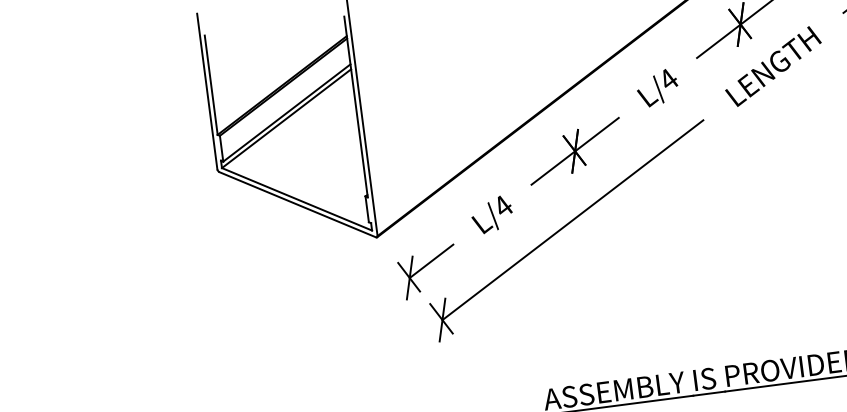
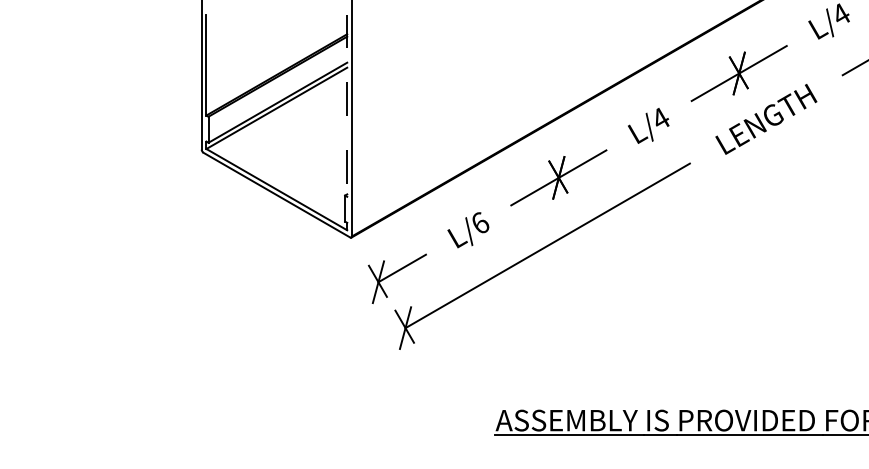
line: (356, 107) -> (347, 106), solid -> dashed
text: (503, 205) -> (480, 222), L/4 -> L/6

